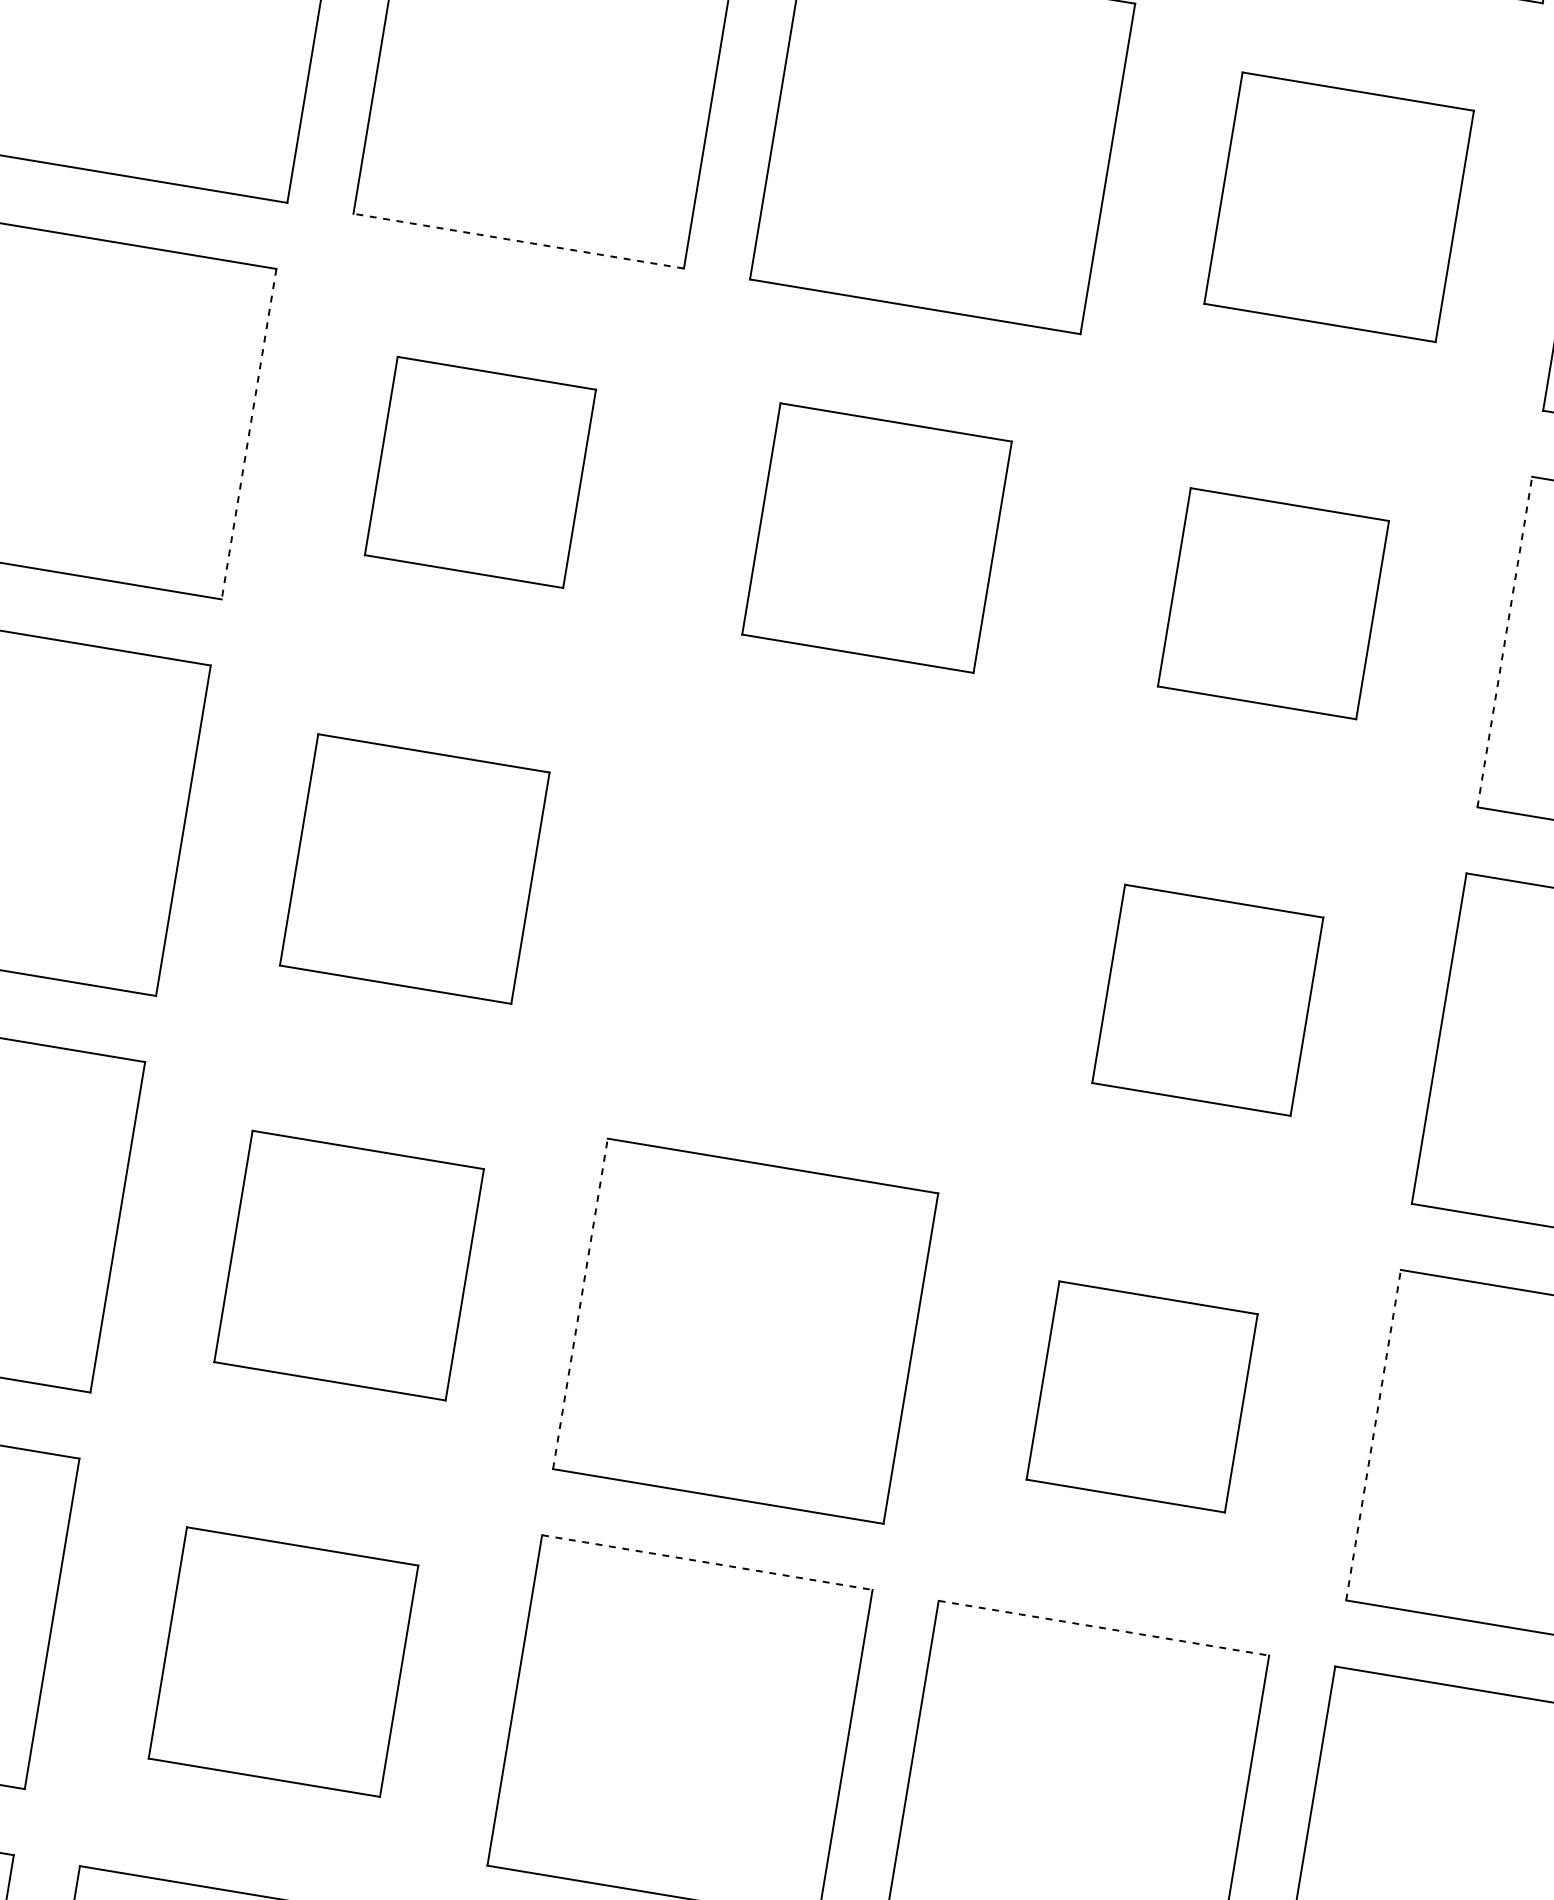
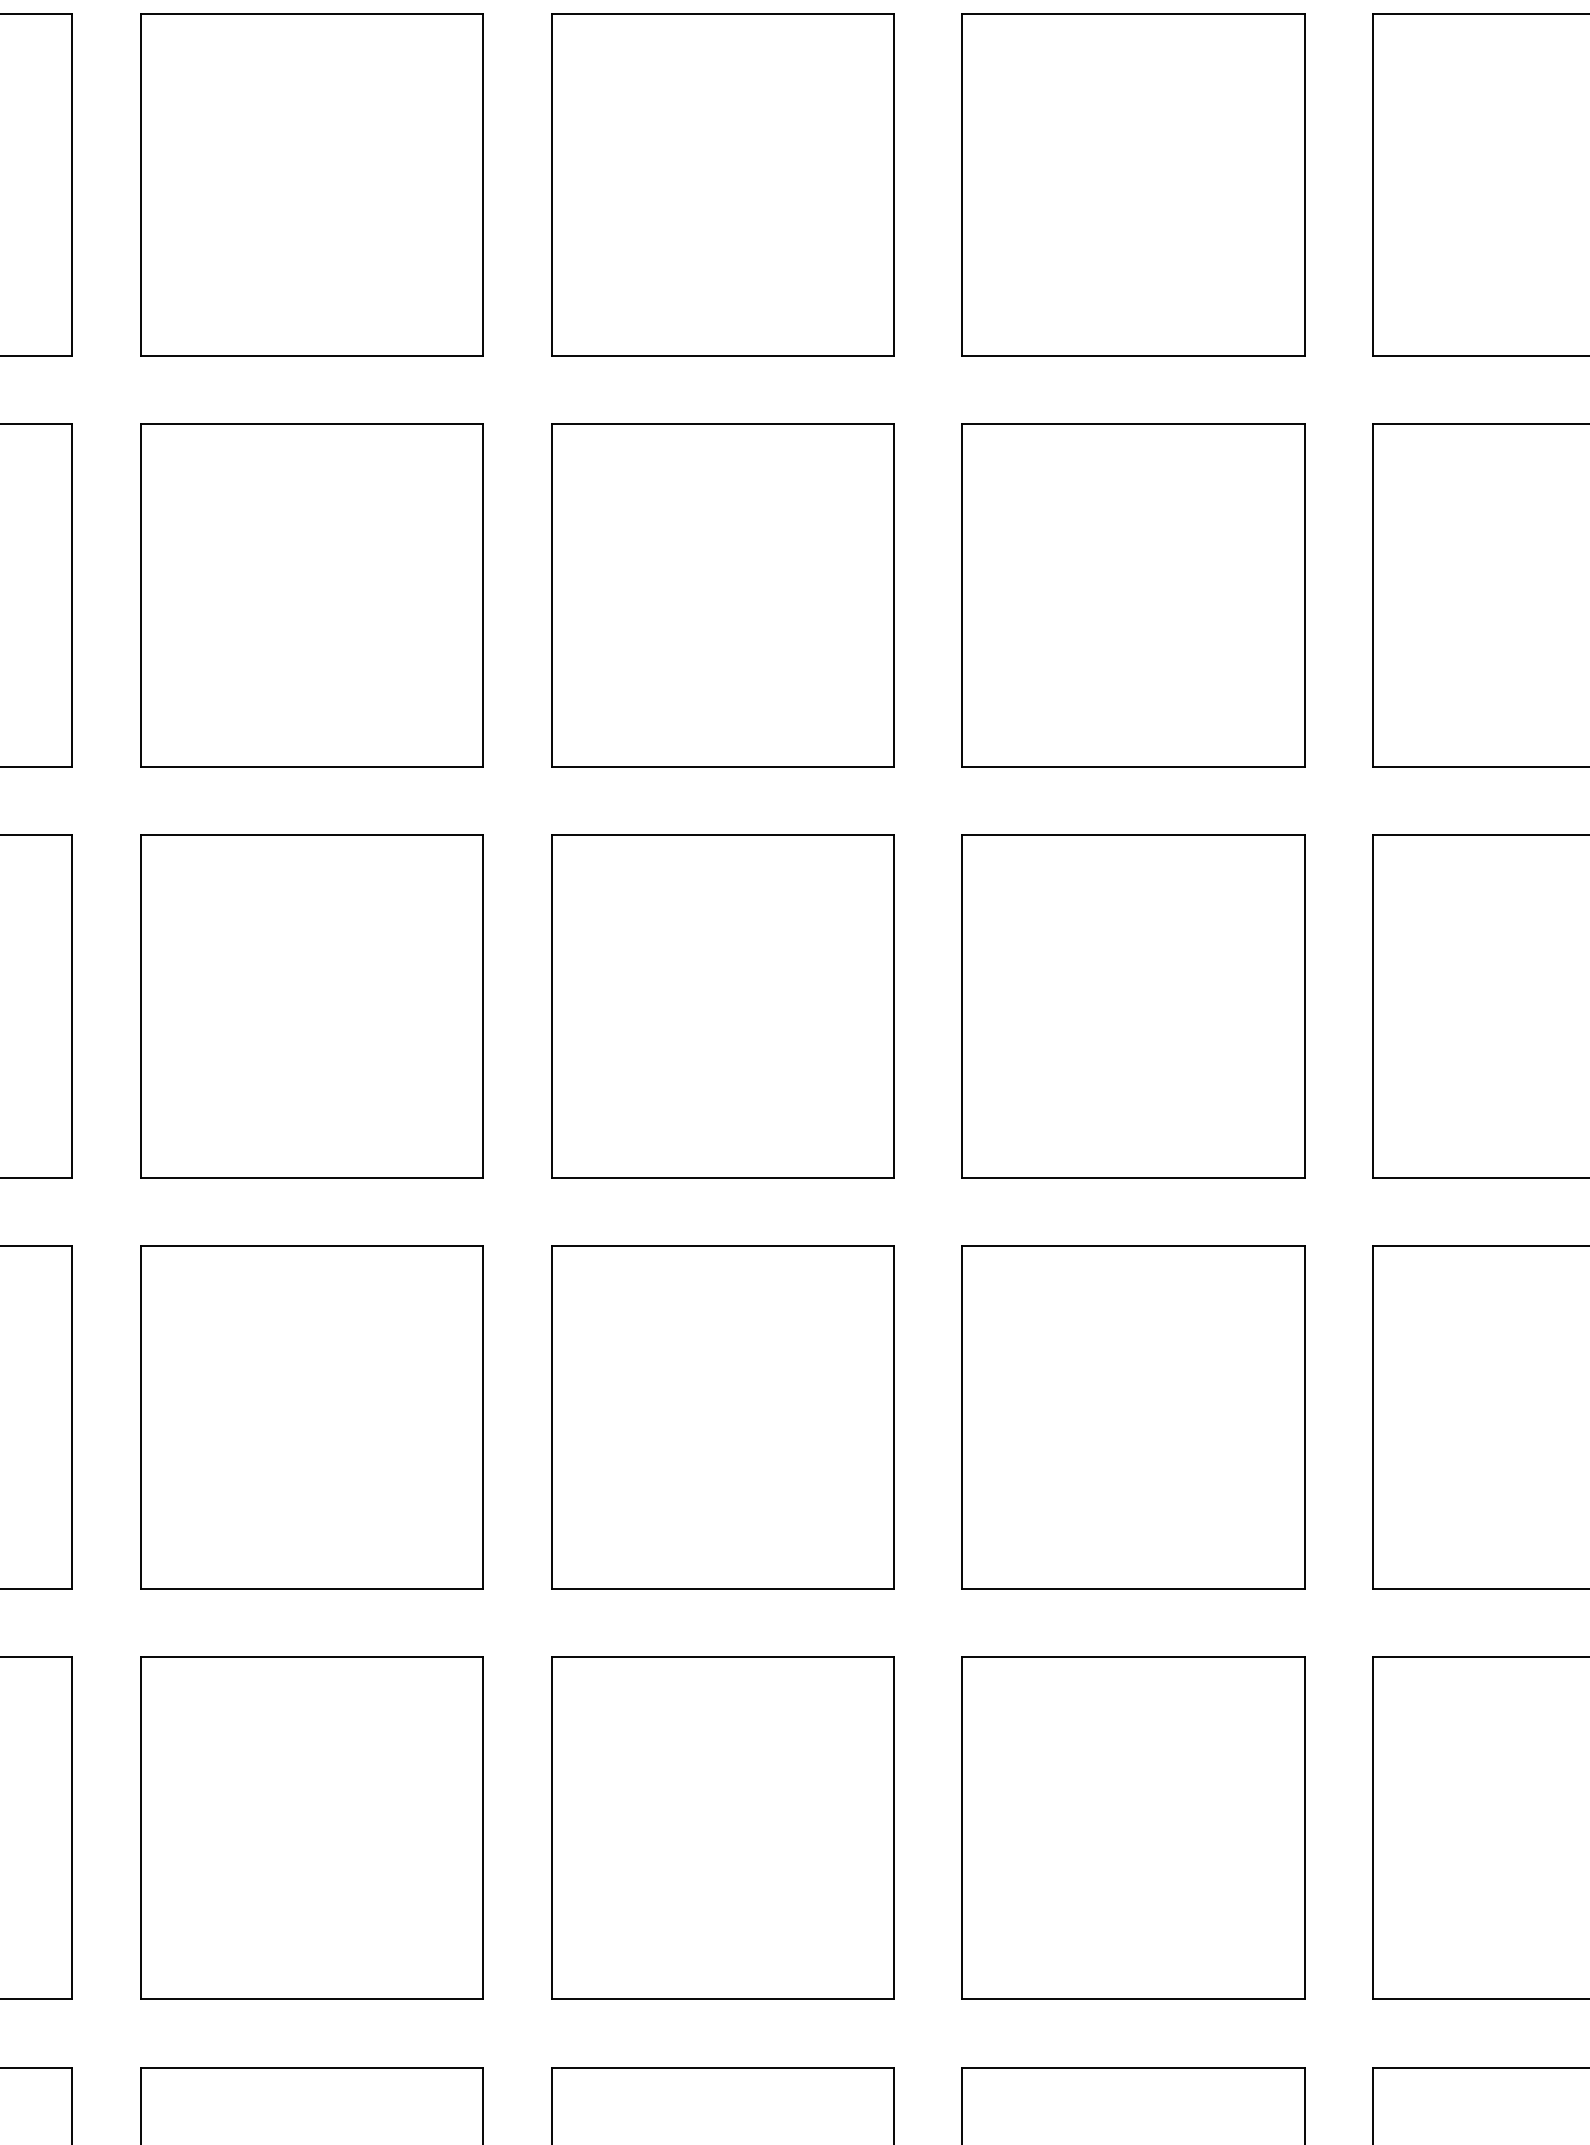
part: (1339, 206) -> (1133, 184), size x1.43
line: (518, 240) -> (311, 355), dashed -> solid
line: (249, 435) -> (72, 596), dashed -> solid
part: (480, 472) -> (311, 595), size x1.67
part: (876, 537) -> (722, 595), size x1.43
part: (1273, 603) -> (1133, 595), size x1.67
line: (1505, 641) -> (1373, 595), dashed -> solid
part: (414, 868) -> (311, 1006), size x1.43
part: (811, 934) -> (722, 1006), added
part: (1207, 1000) -> (1133, 1006), size x1.67
part: (348, 1265) -> (311, 1417), size x1.43
line: (580, 1303) -> (551, 1416), dashed -> solid
part: (1142, 1397) -> (1133, 1417), size x1.67
line: (1373, 1434) -> (1373, 1416), dashed -> solid
line: (708, 1563) -> (723, 1657), dashed -> solid
line: (1104, 1628) -> (1134, 1657), dashed -> solid
part: (283, 1661) -> (311, 1827), size x1.43

